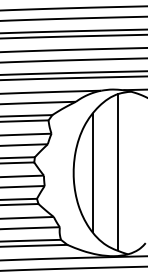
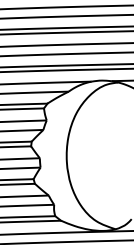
line: (93, 172) -> (84, 155), removed
line: (117, 172) -> (106, 155), removed

